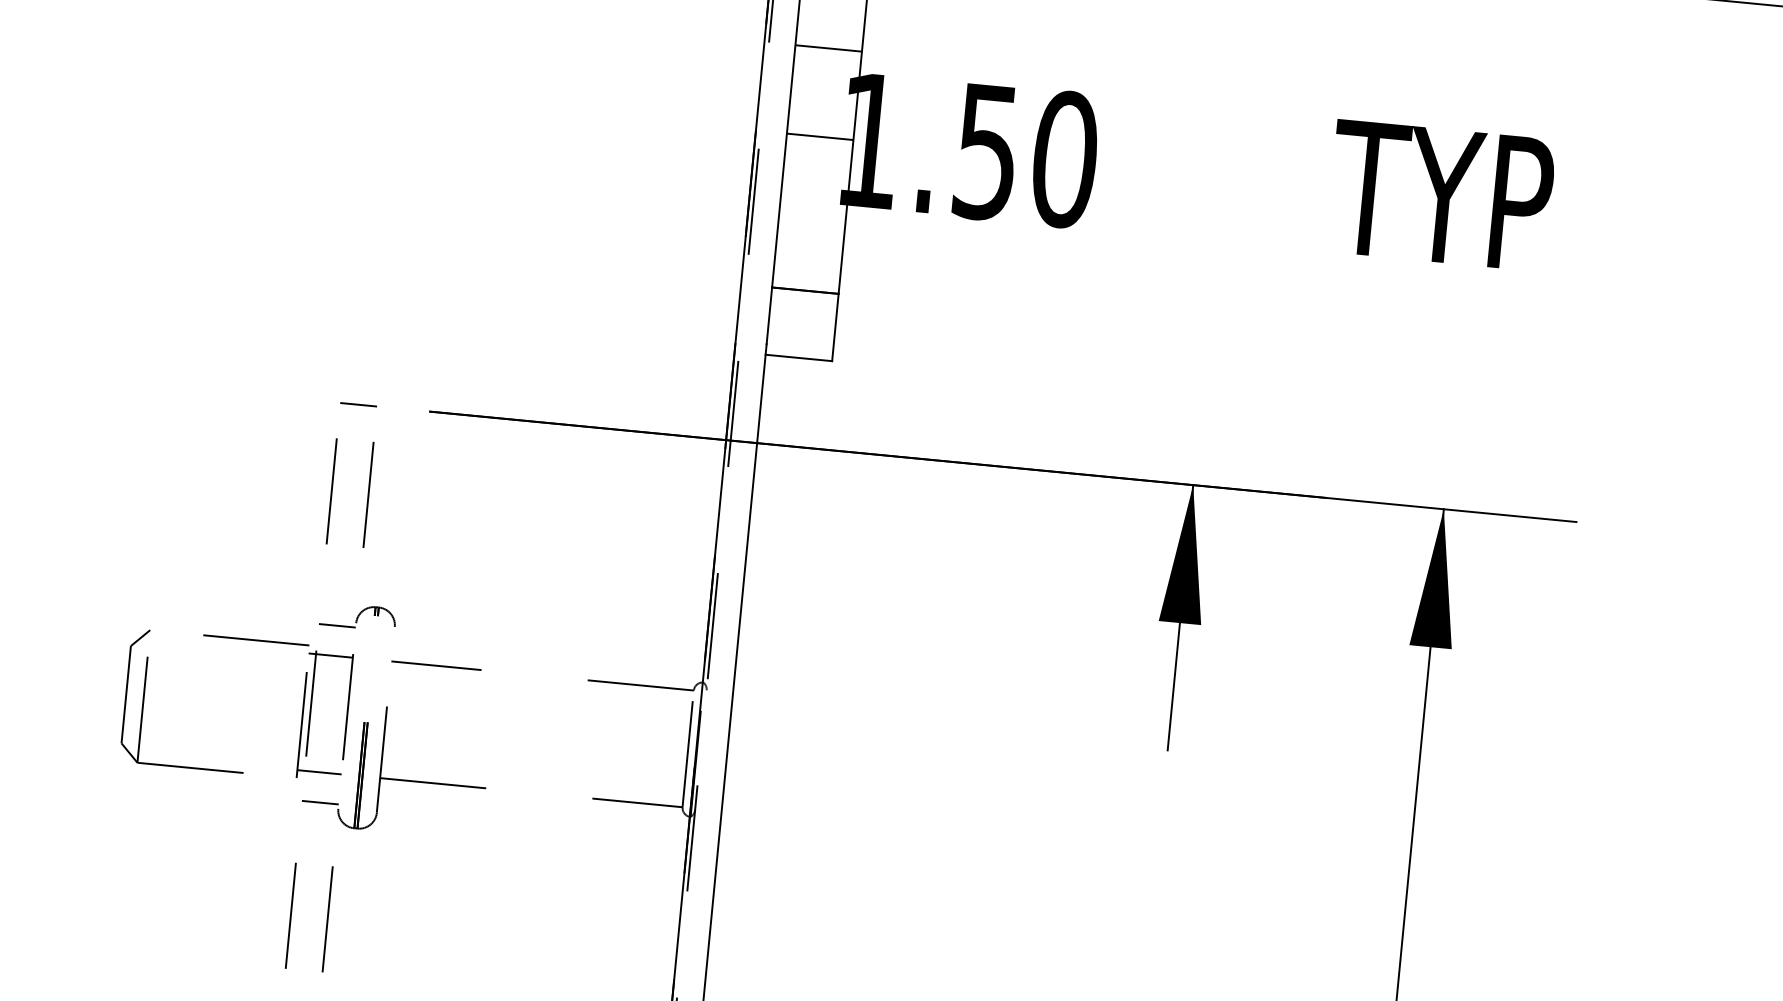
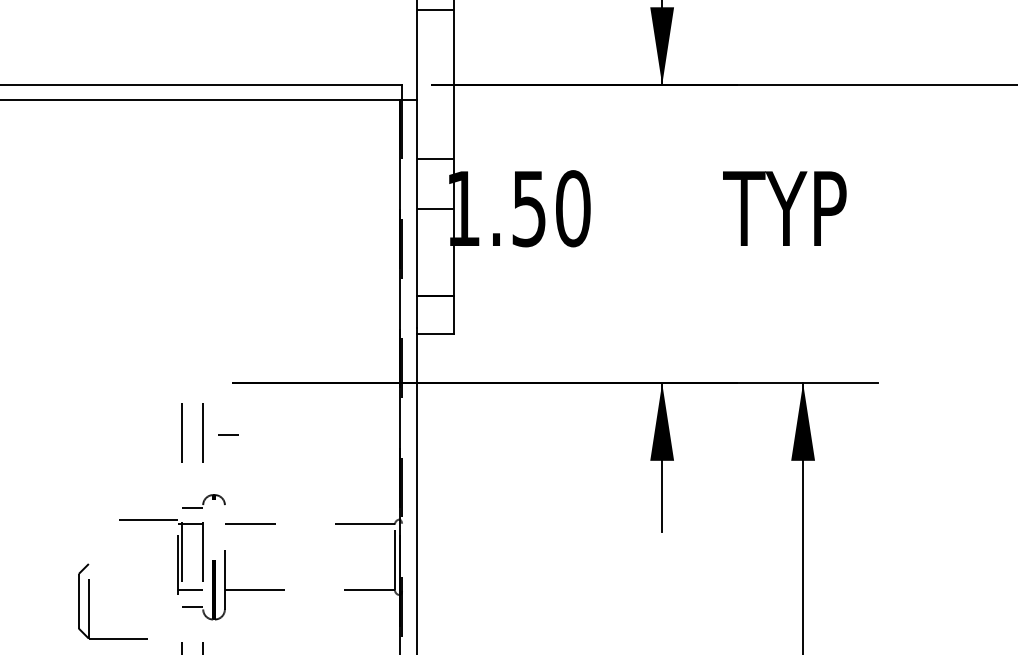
line: (358, 403) -> (228, 434), moved
part: (145, 696) -> (89, 601), moved

